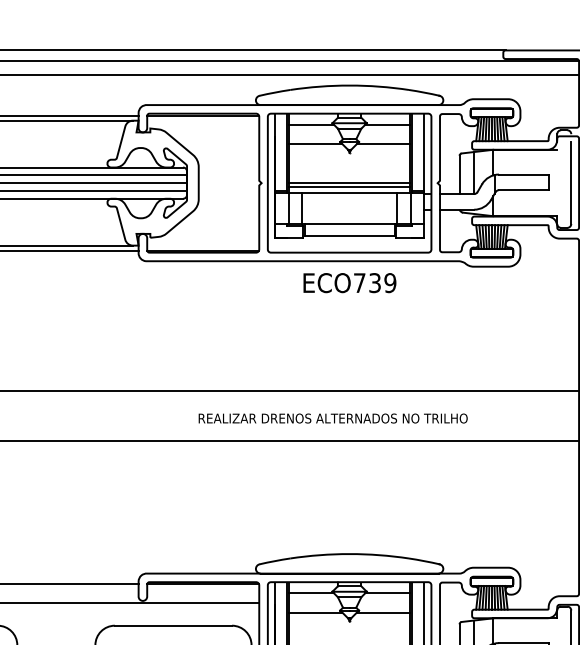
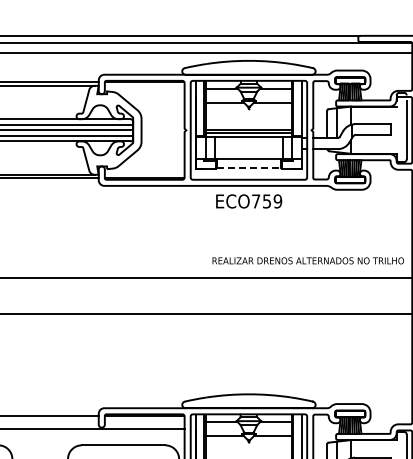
line: (349, 236) -> (248, 168), solid -> dashed
text: (375, 281) -> (267, 200), ECO739 -> ECO759
text: (332, 418) -> (307, 260), moved

